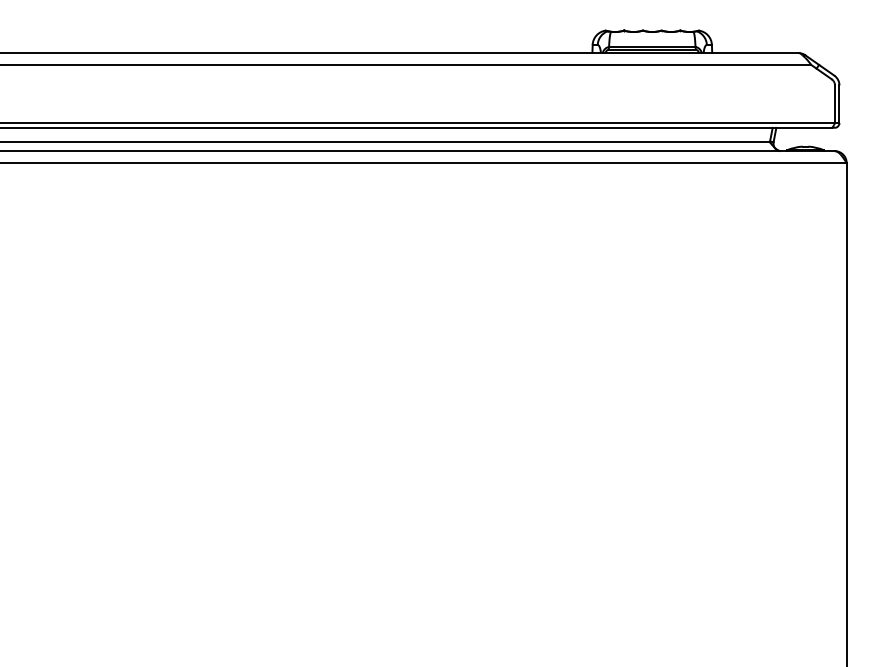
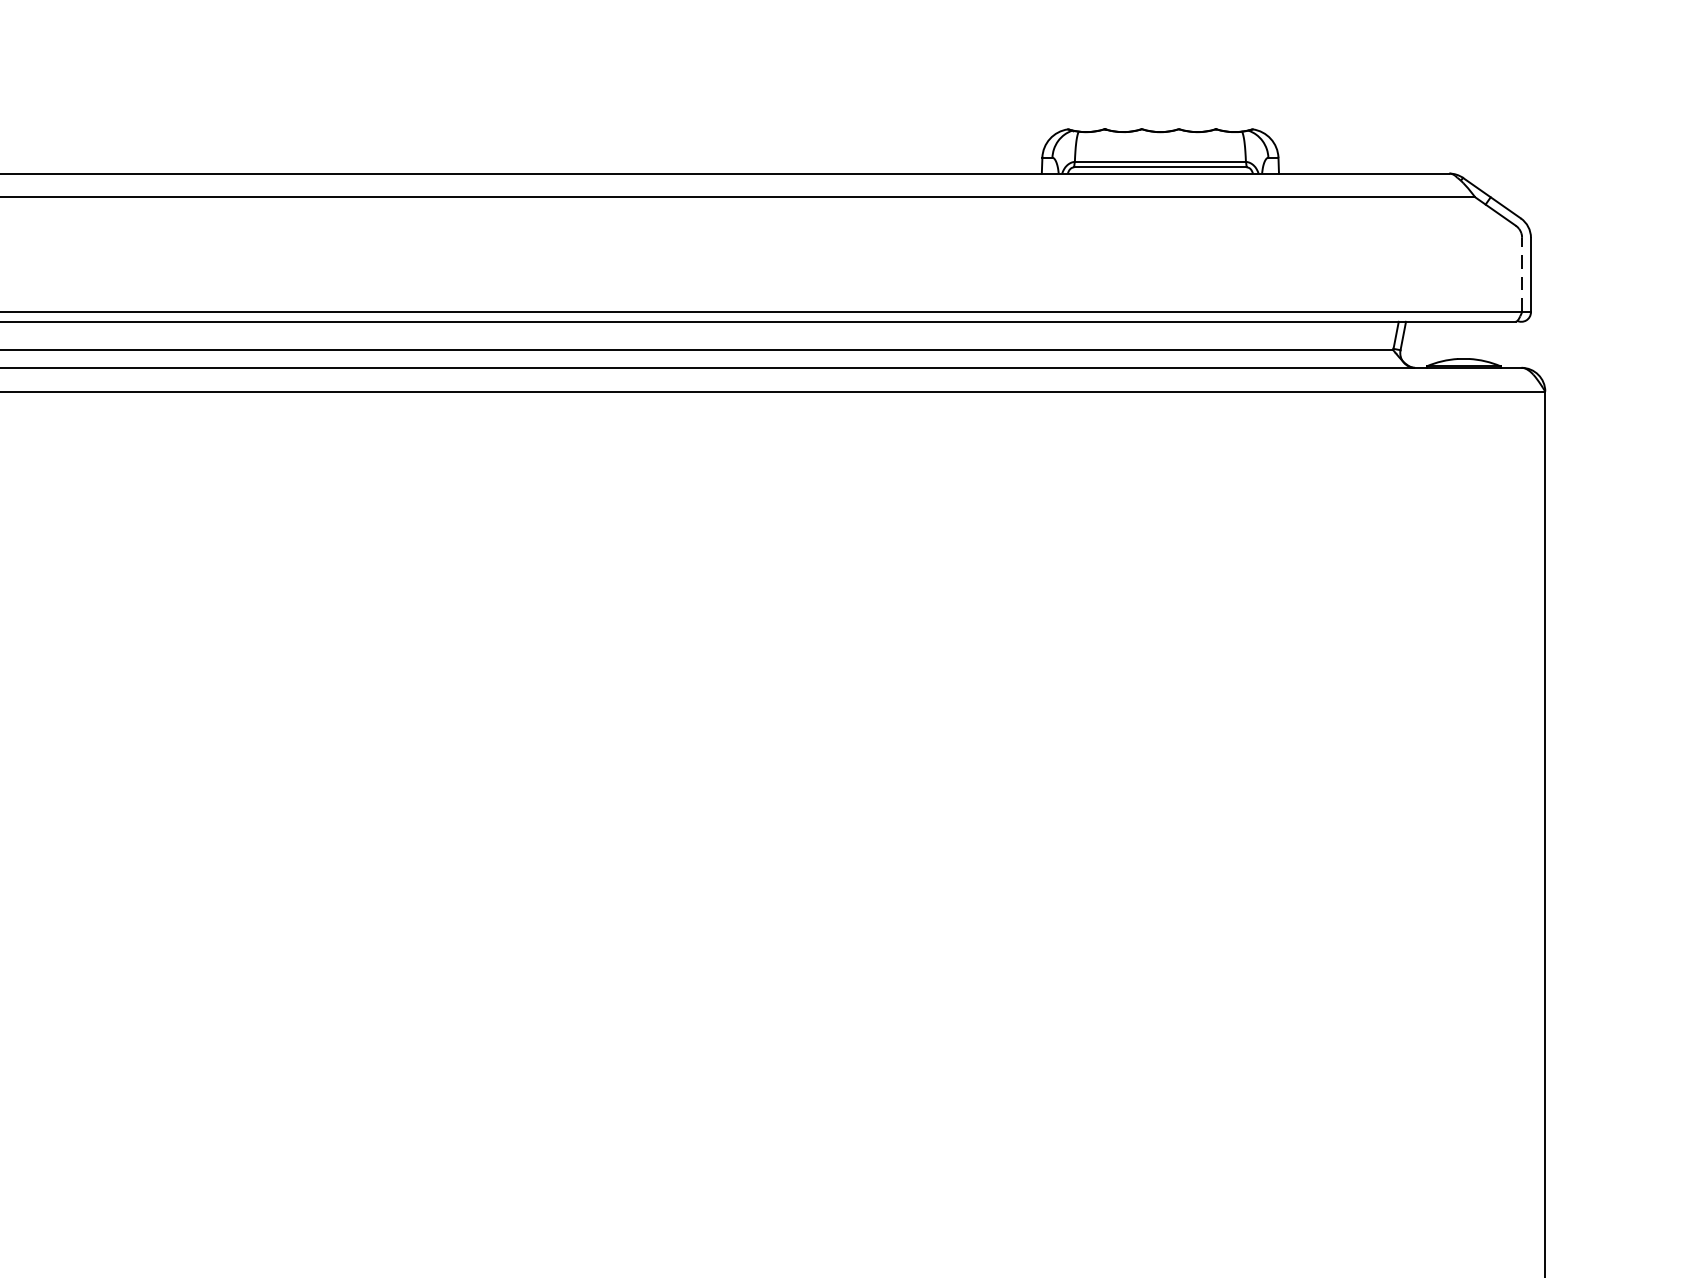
line: (834, 104) -> (1521, 275), solid -> dashed

